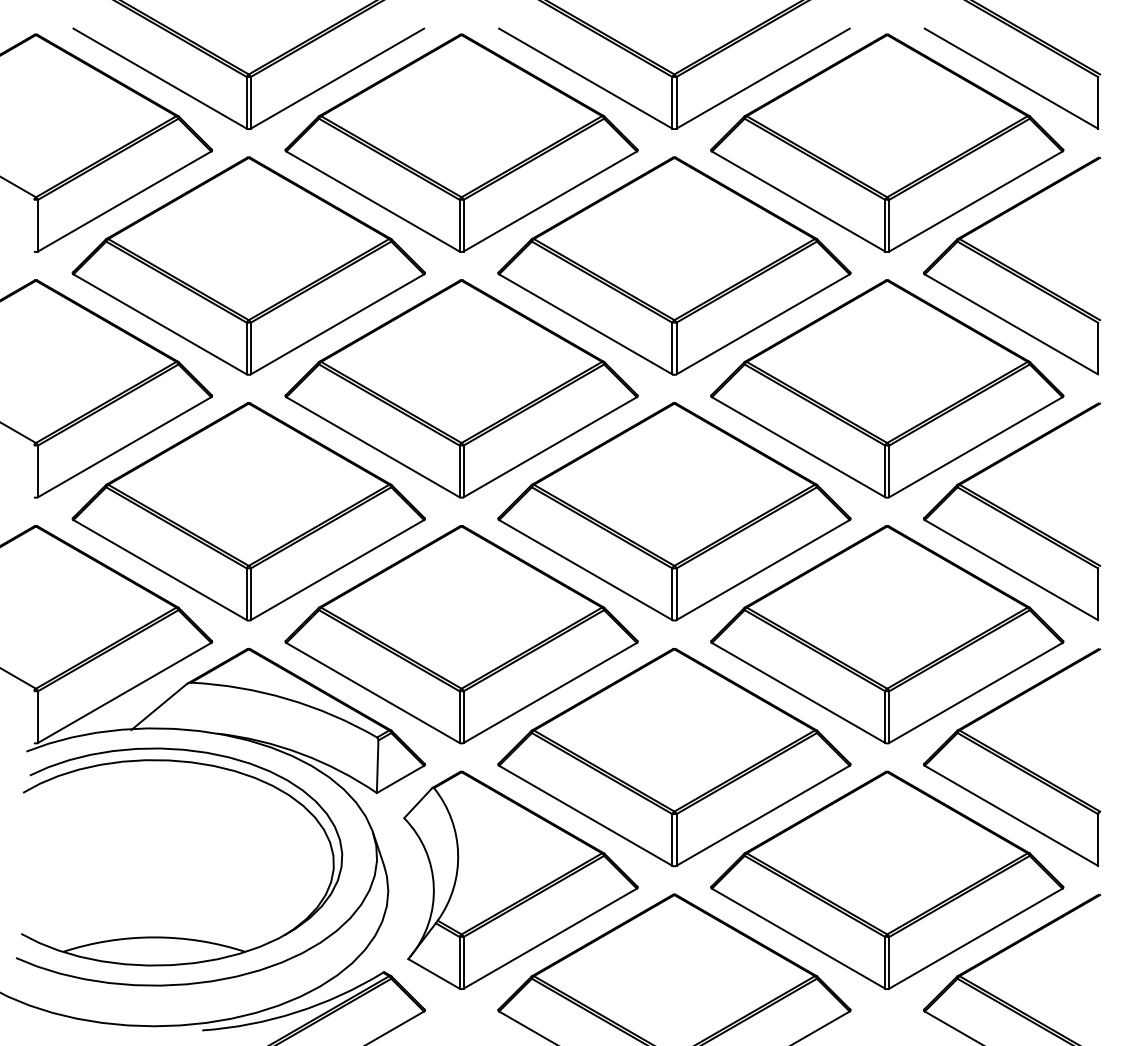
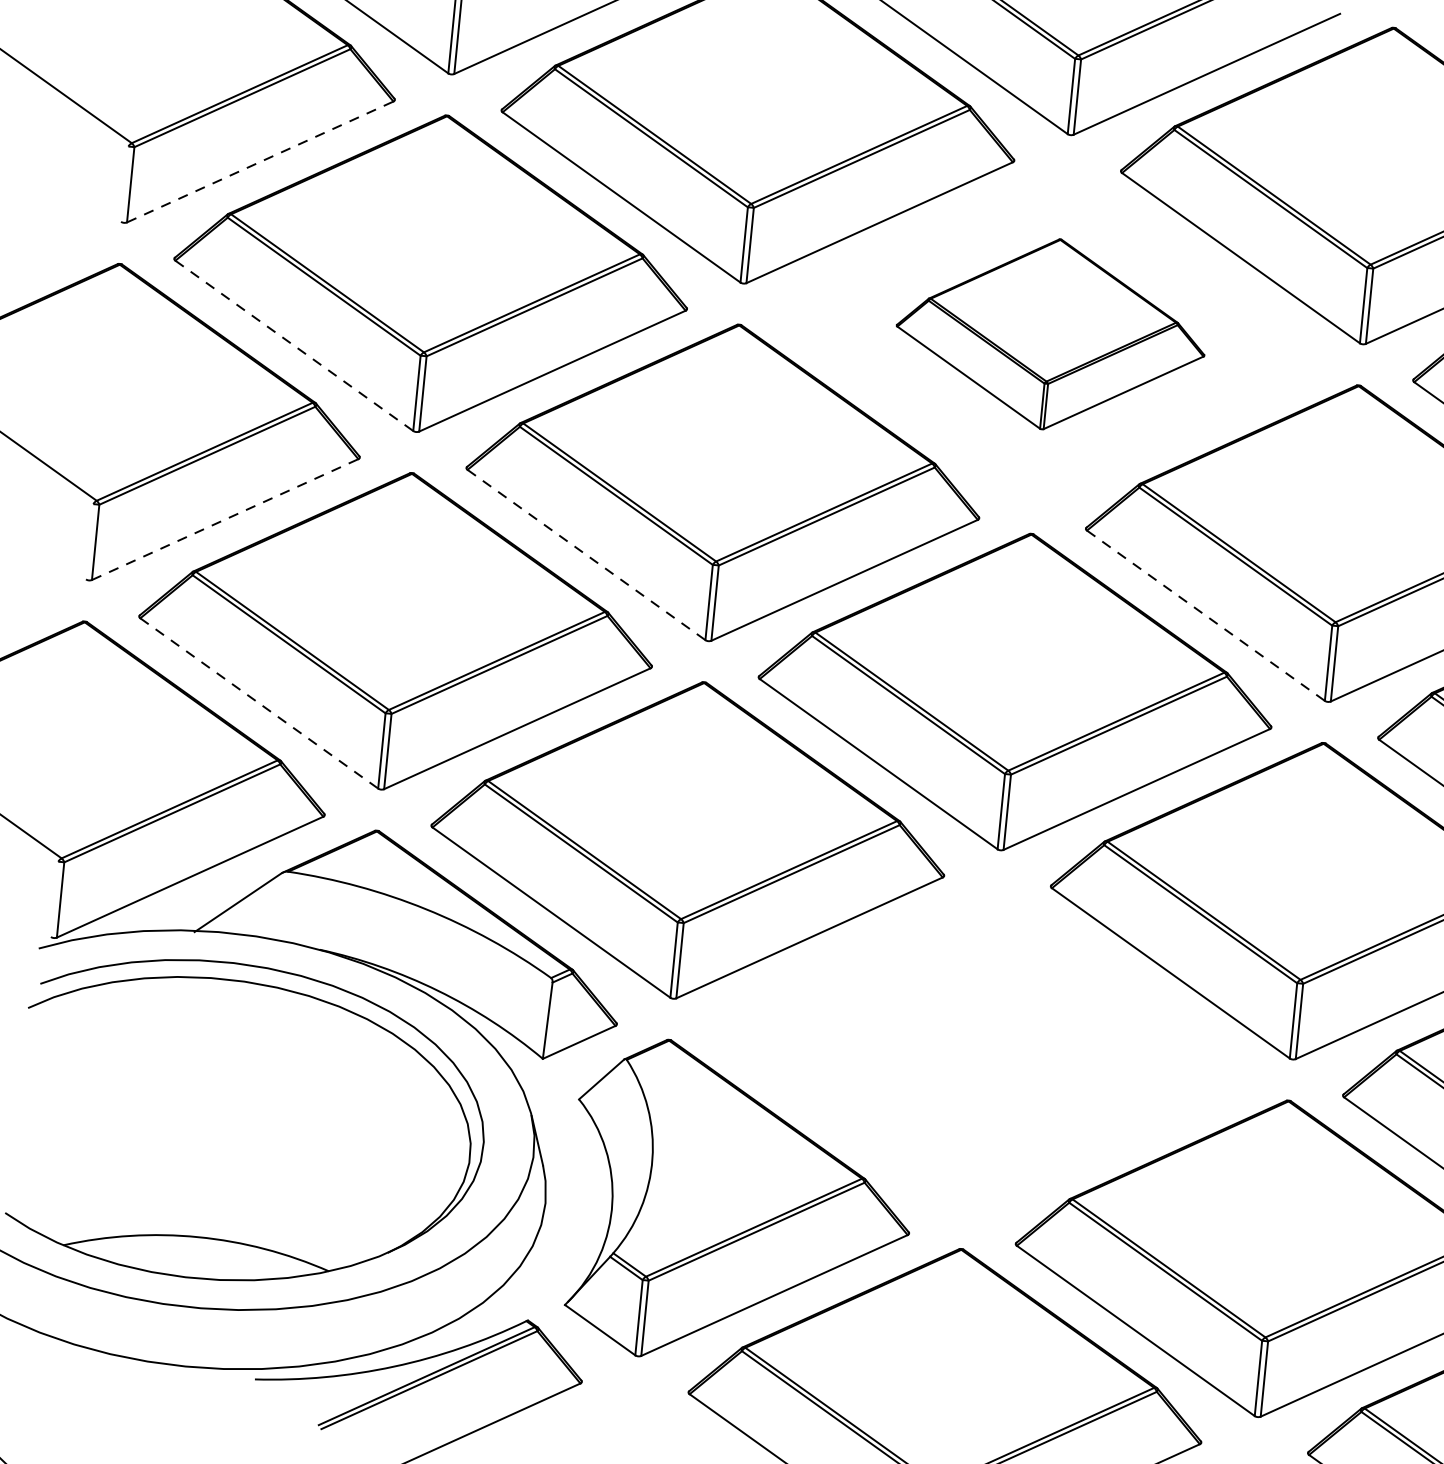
line: (125, 201) -> (261, 162), solid -> dashed
part: (674, 265) -> (1051, 333), size x0.6
line: (160, 324) -> (294, 346), solid -> dashed
line: (125, 446) -> (226, 518), solid -> dashed
line: (373, 447) -> (587, 555), solid -> dashed
line: (799, 447) -> (1207, 616), solid -> dashed
line: (160, 570) -> (259, 704), solid -> dashed
part: (674, 757) -> (981, 1049), removed

